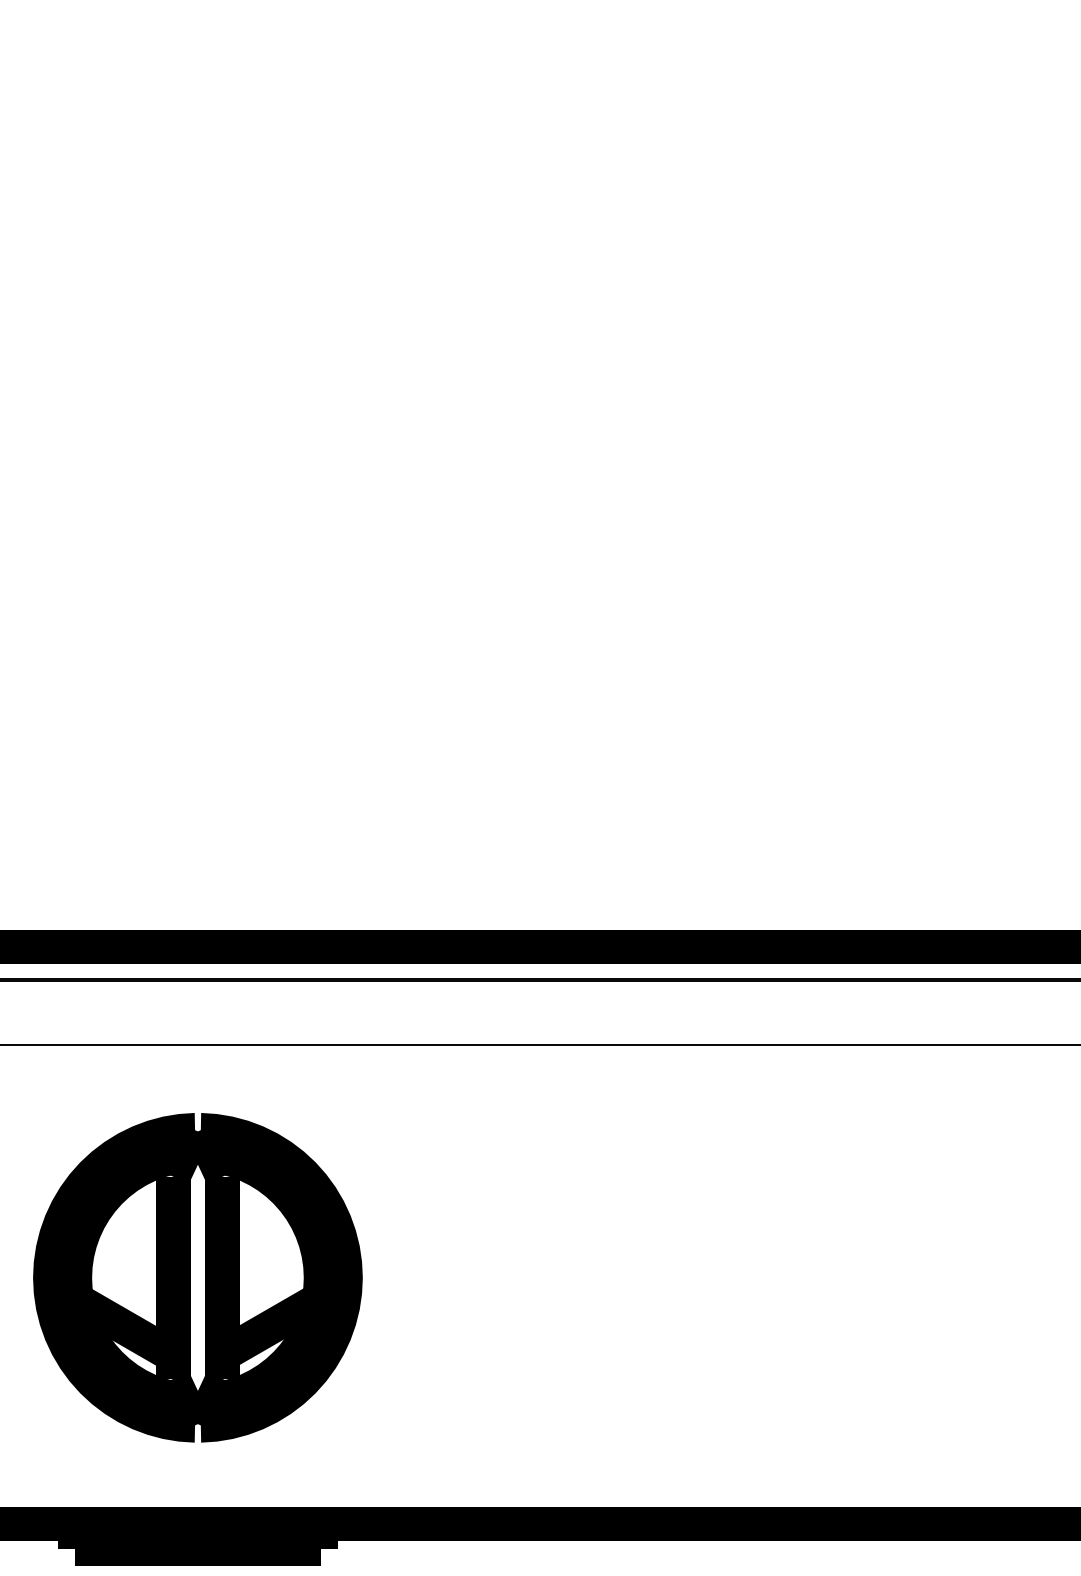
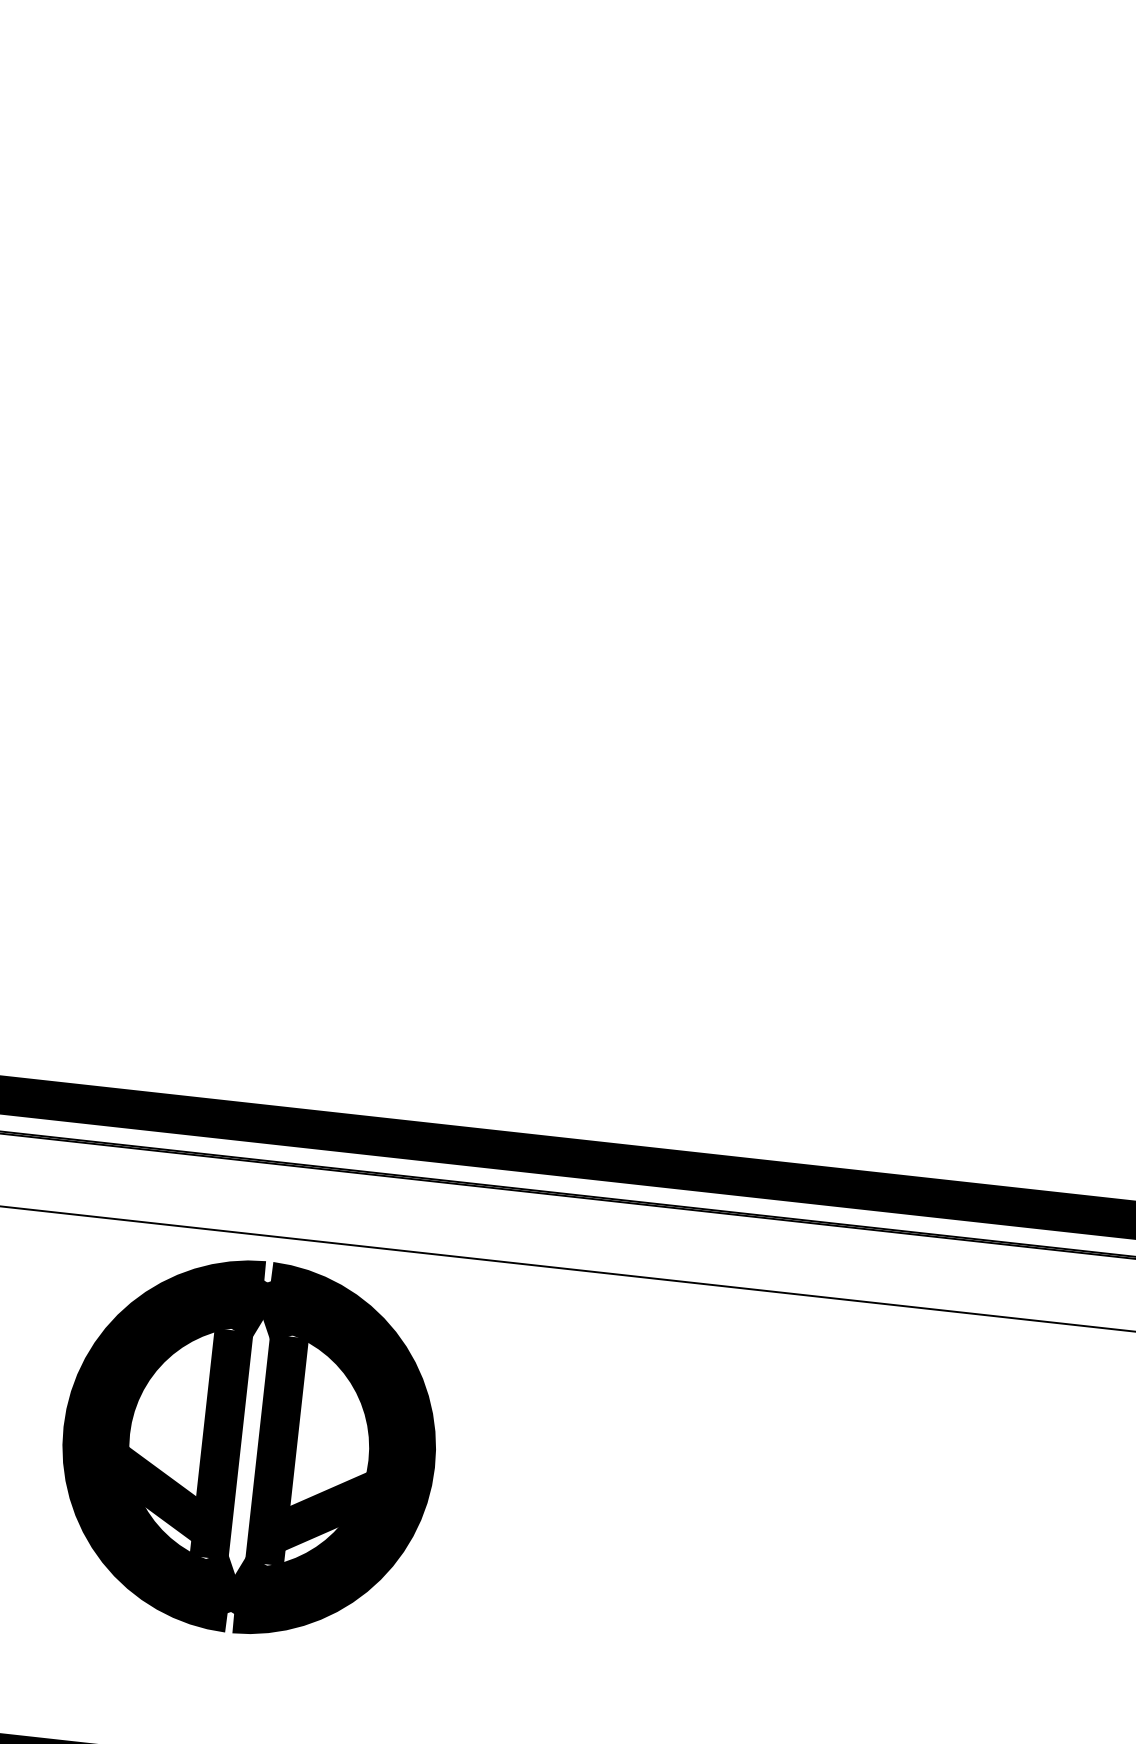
part: (197, 1277) -> (248, 1446), moved

